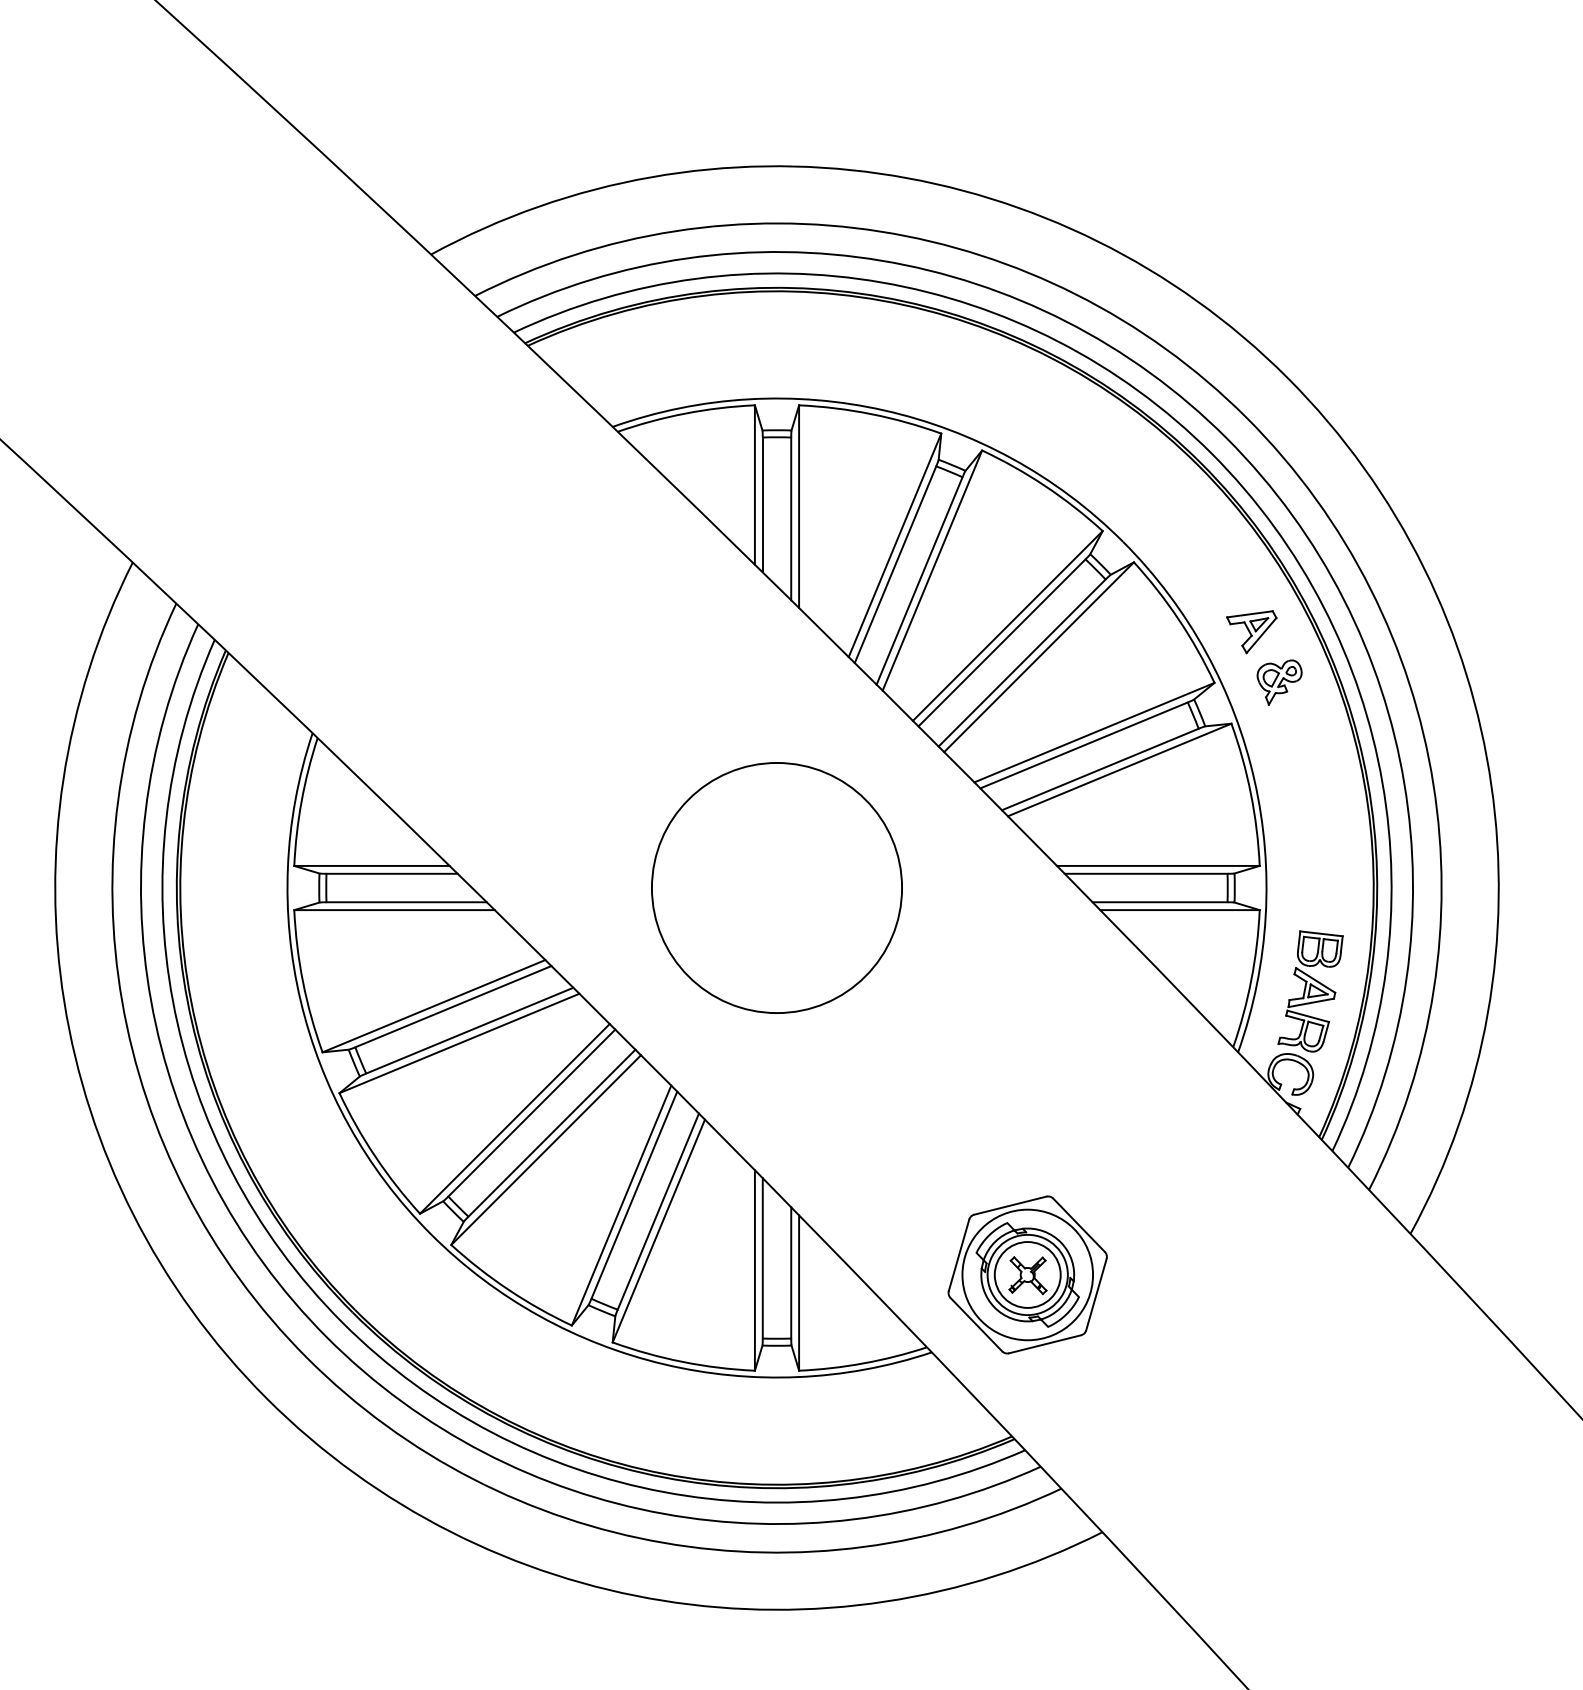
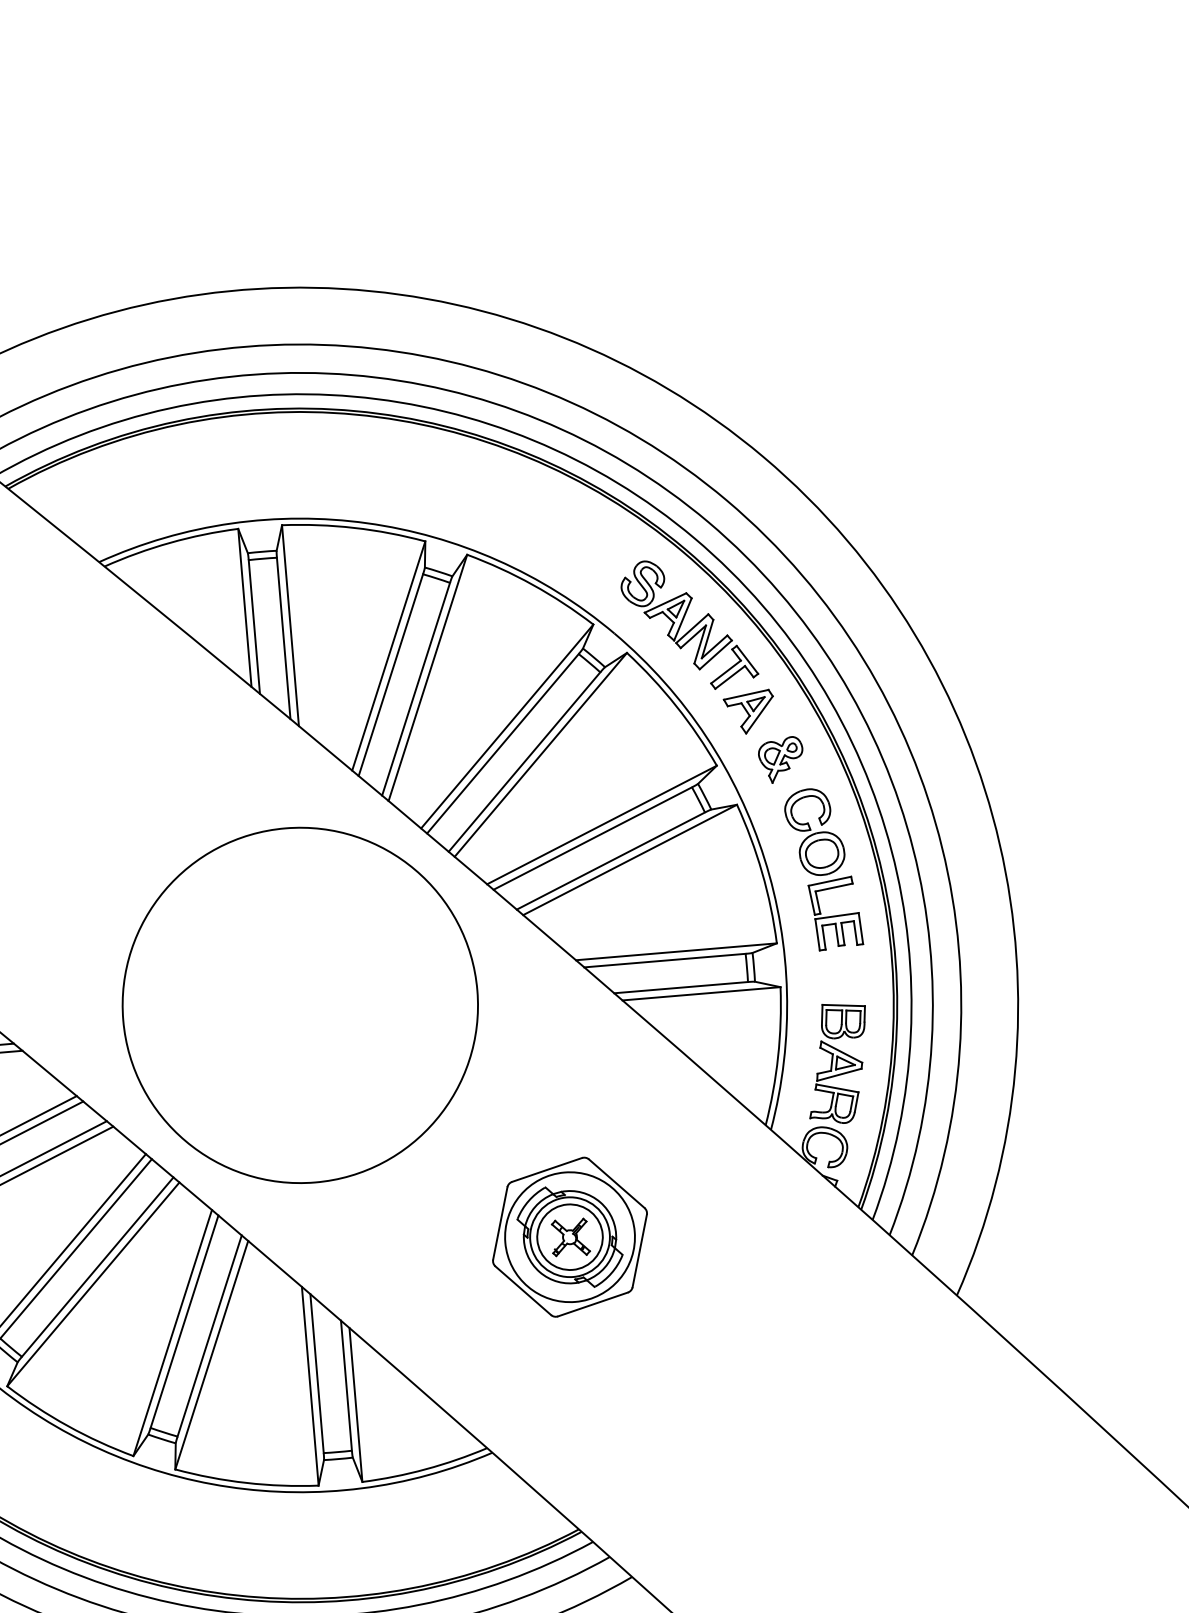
part: (1198, 538) -> (688, 623), added
part: (1312, 795) -> (823, 869), added
circle: (776, 887) -> (299, 1004), size x1.43
part: (1027, 1274) -> (569, 1236), moved

